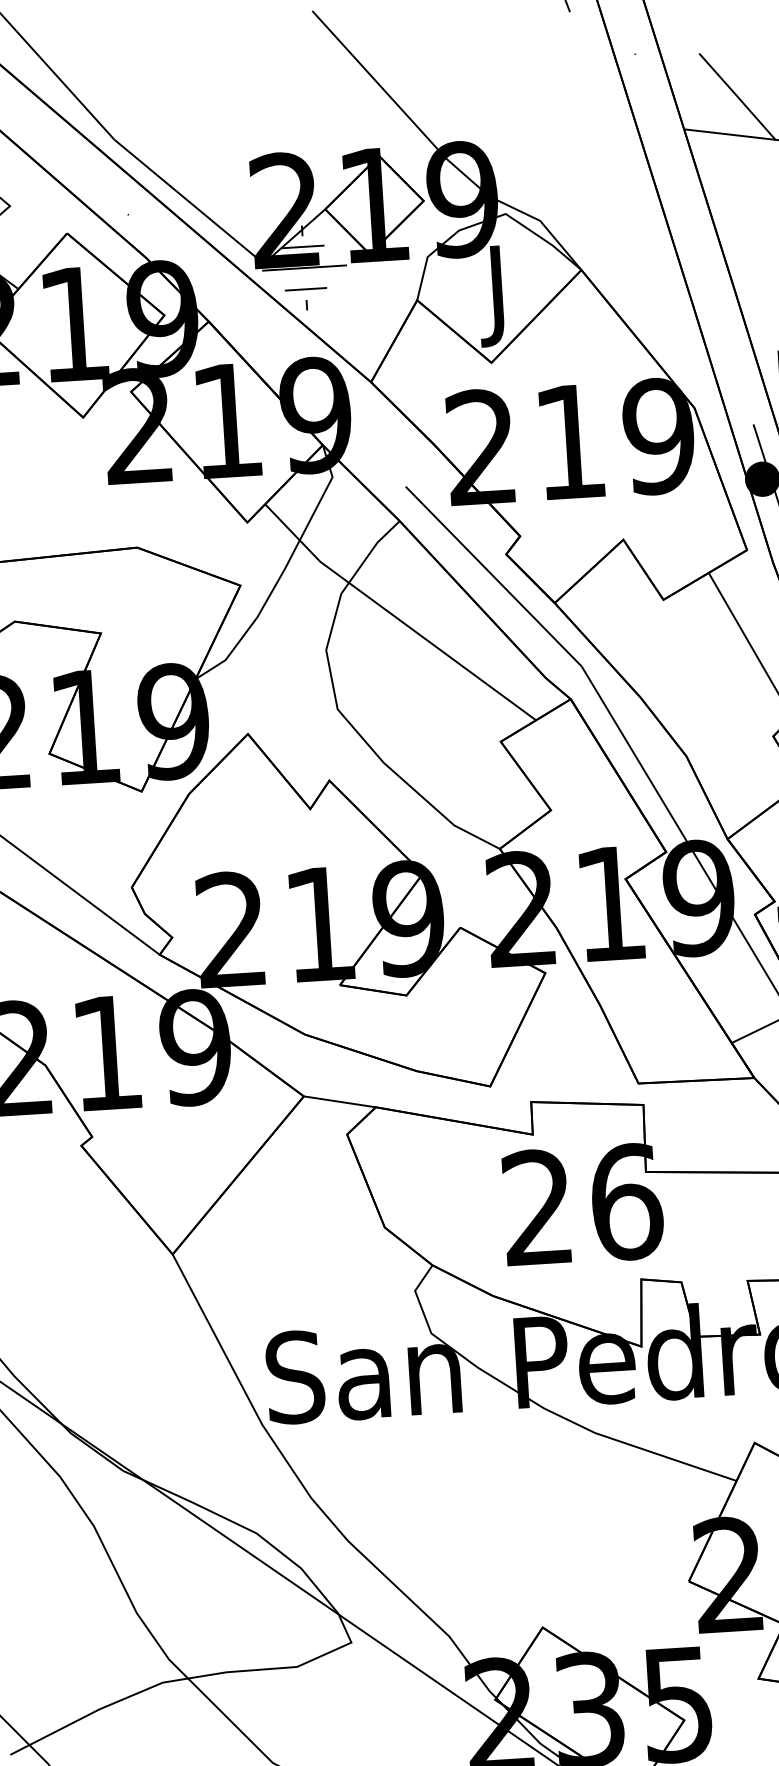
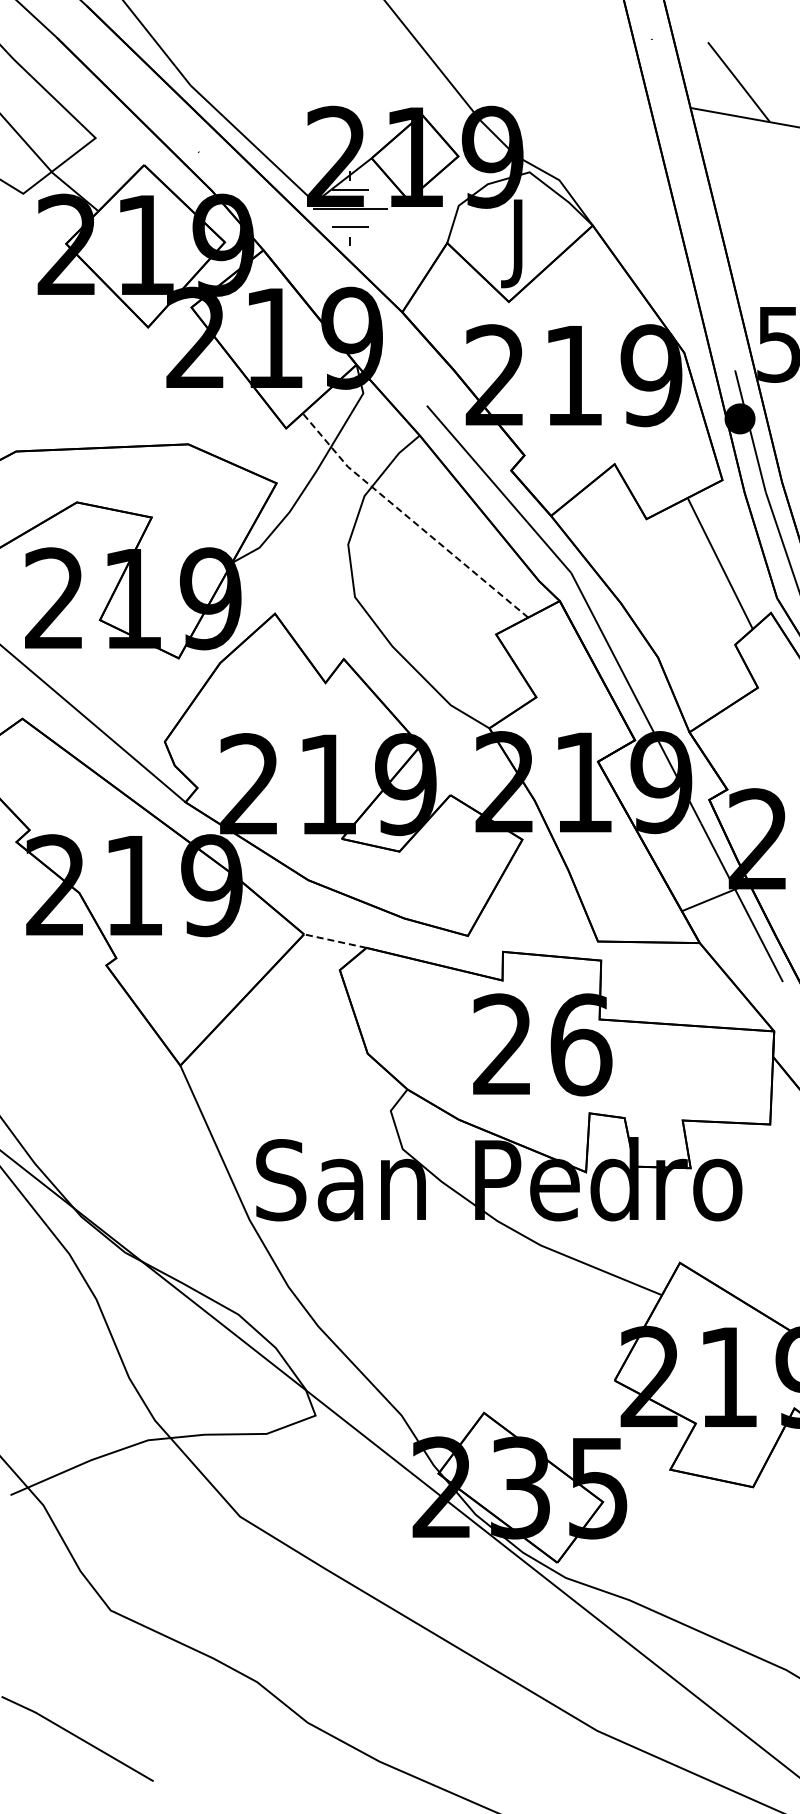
line: (395, 617) -> (410, 519), solid -> dashed
line: (340, 1102) -> (335, 941), solid -> dashed

